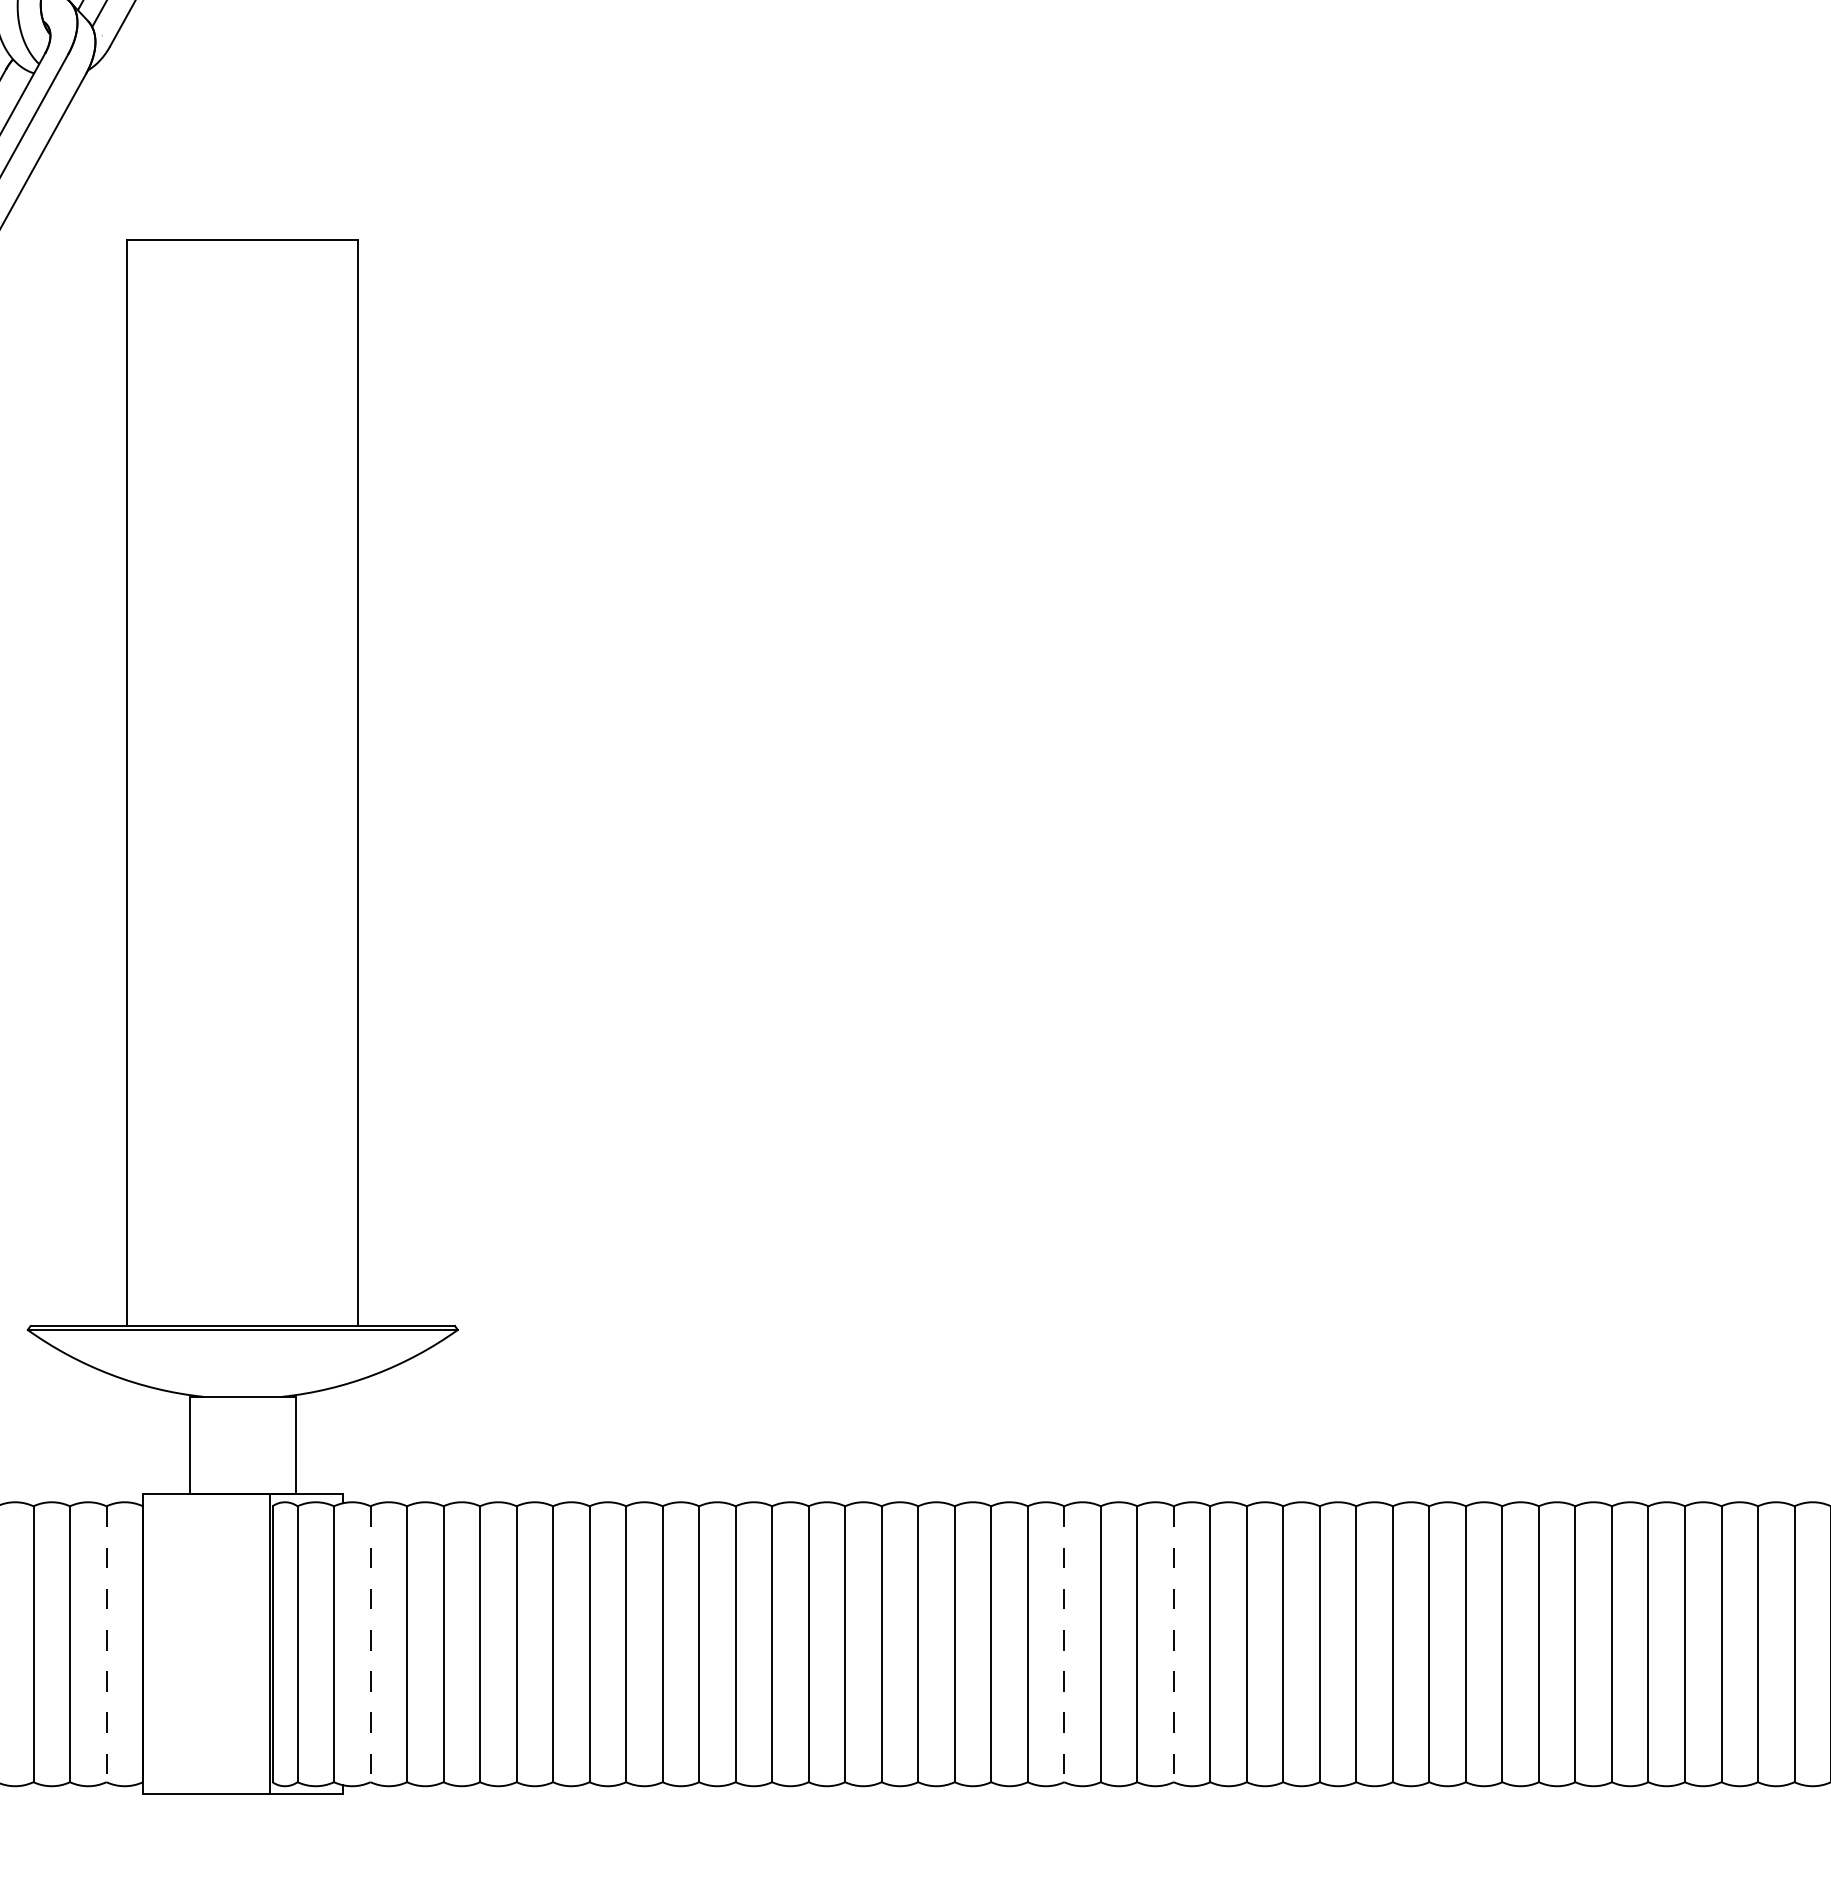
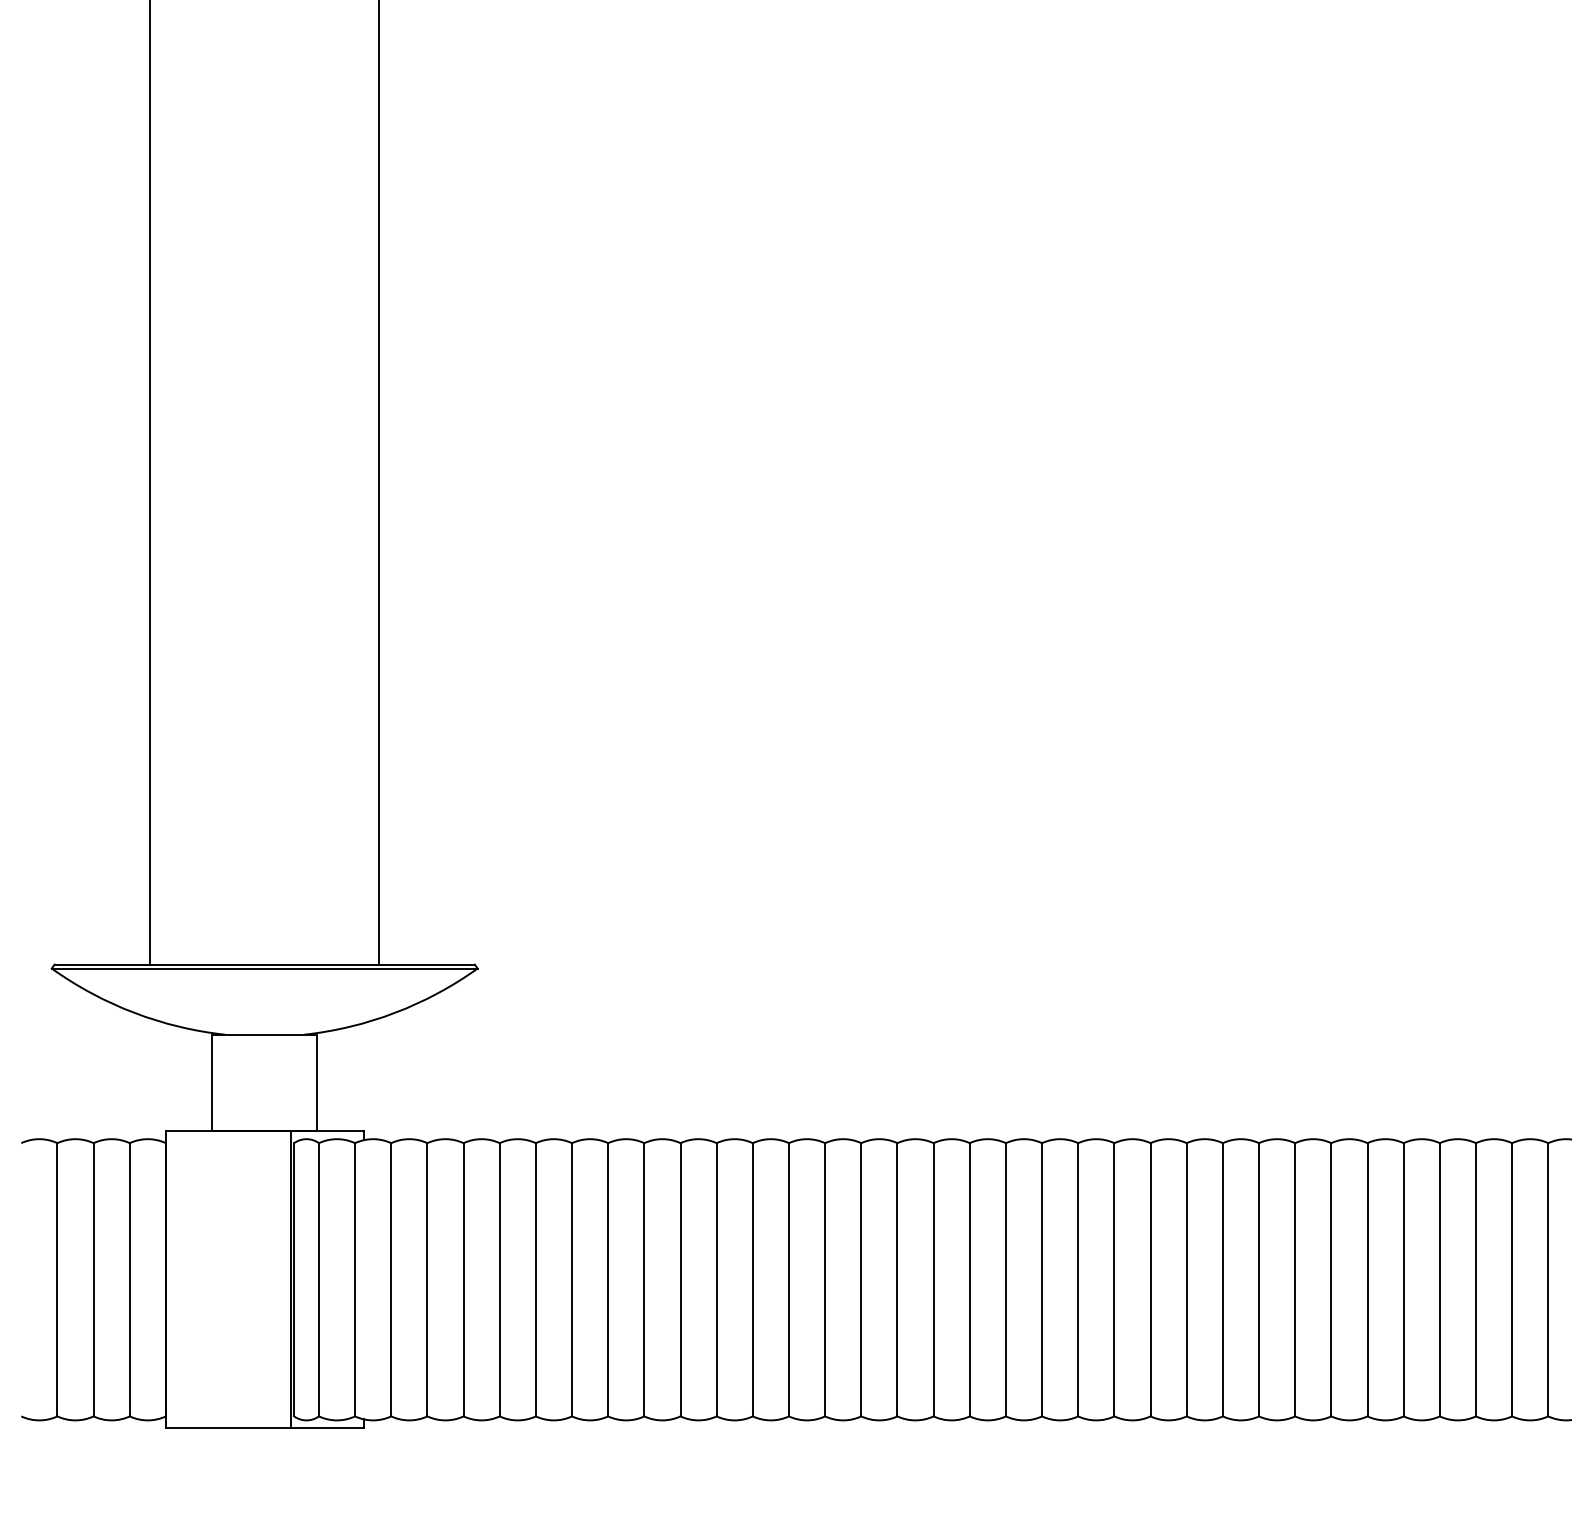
line: (106, 1644) -> (129, 1280), dashed -> solid
line: (370, 1644) -> (391, 1280), dashed -> solid
line: (1064, 1644) -> (1078, 1280), dashed -> solid
line: (1173, 1644) -> (1186, 1280), dashed -> solid

